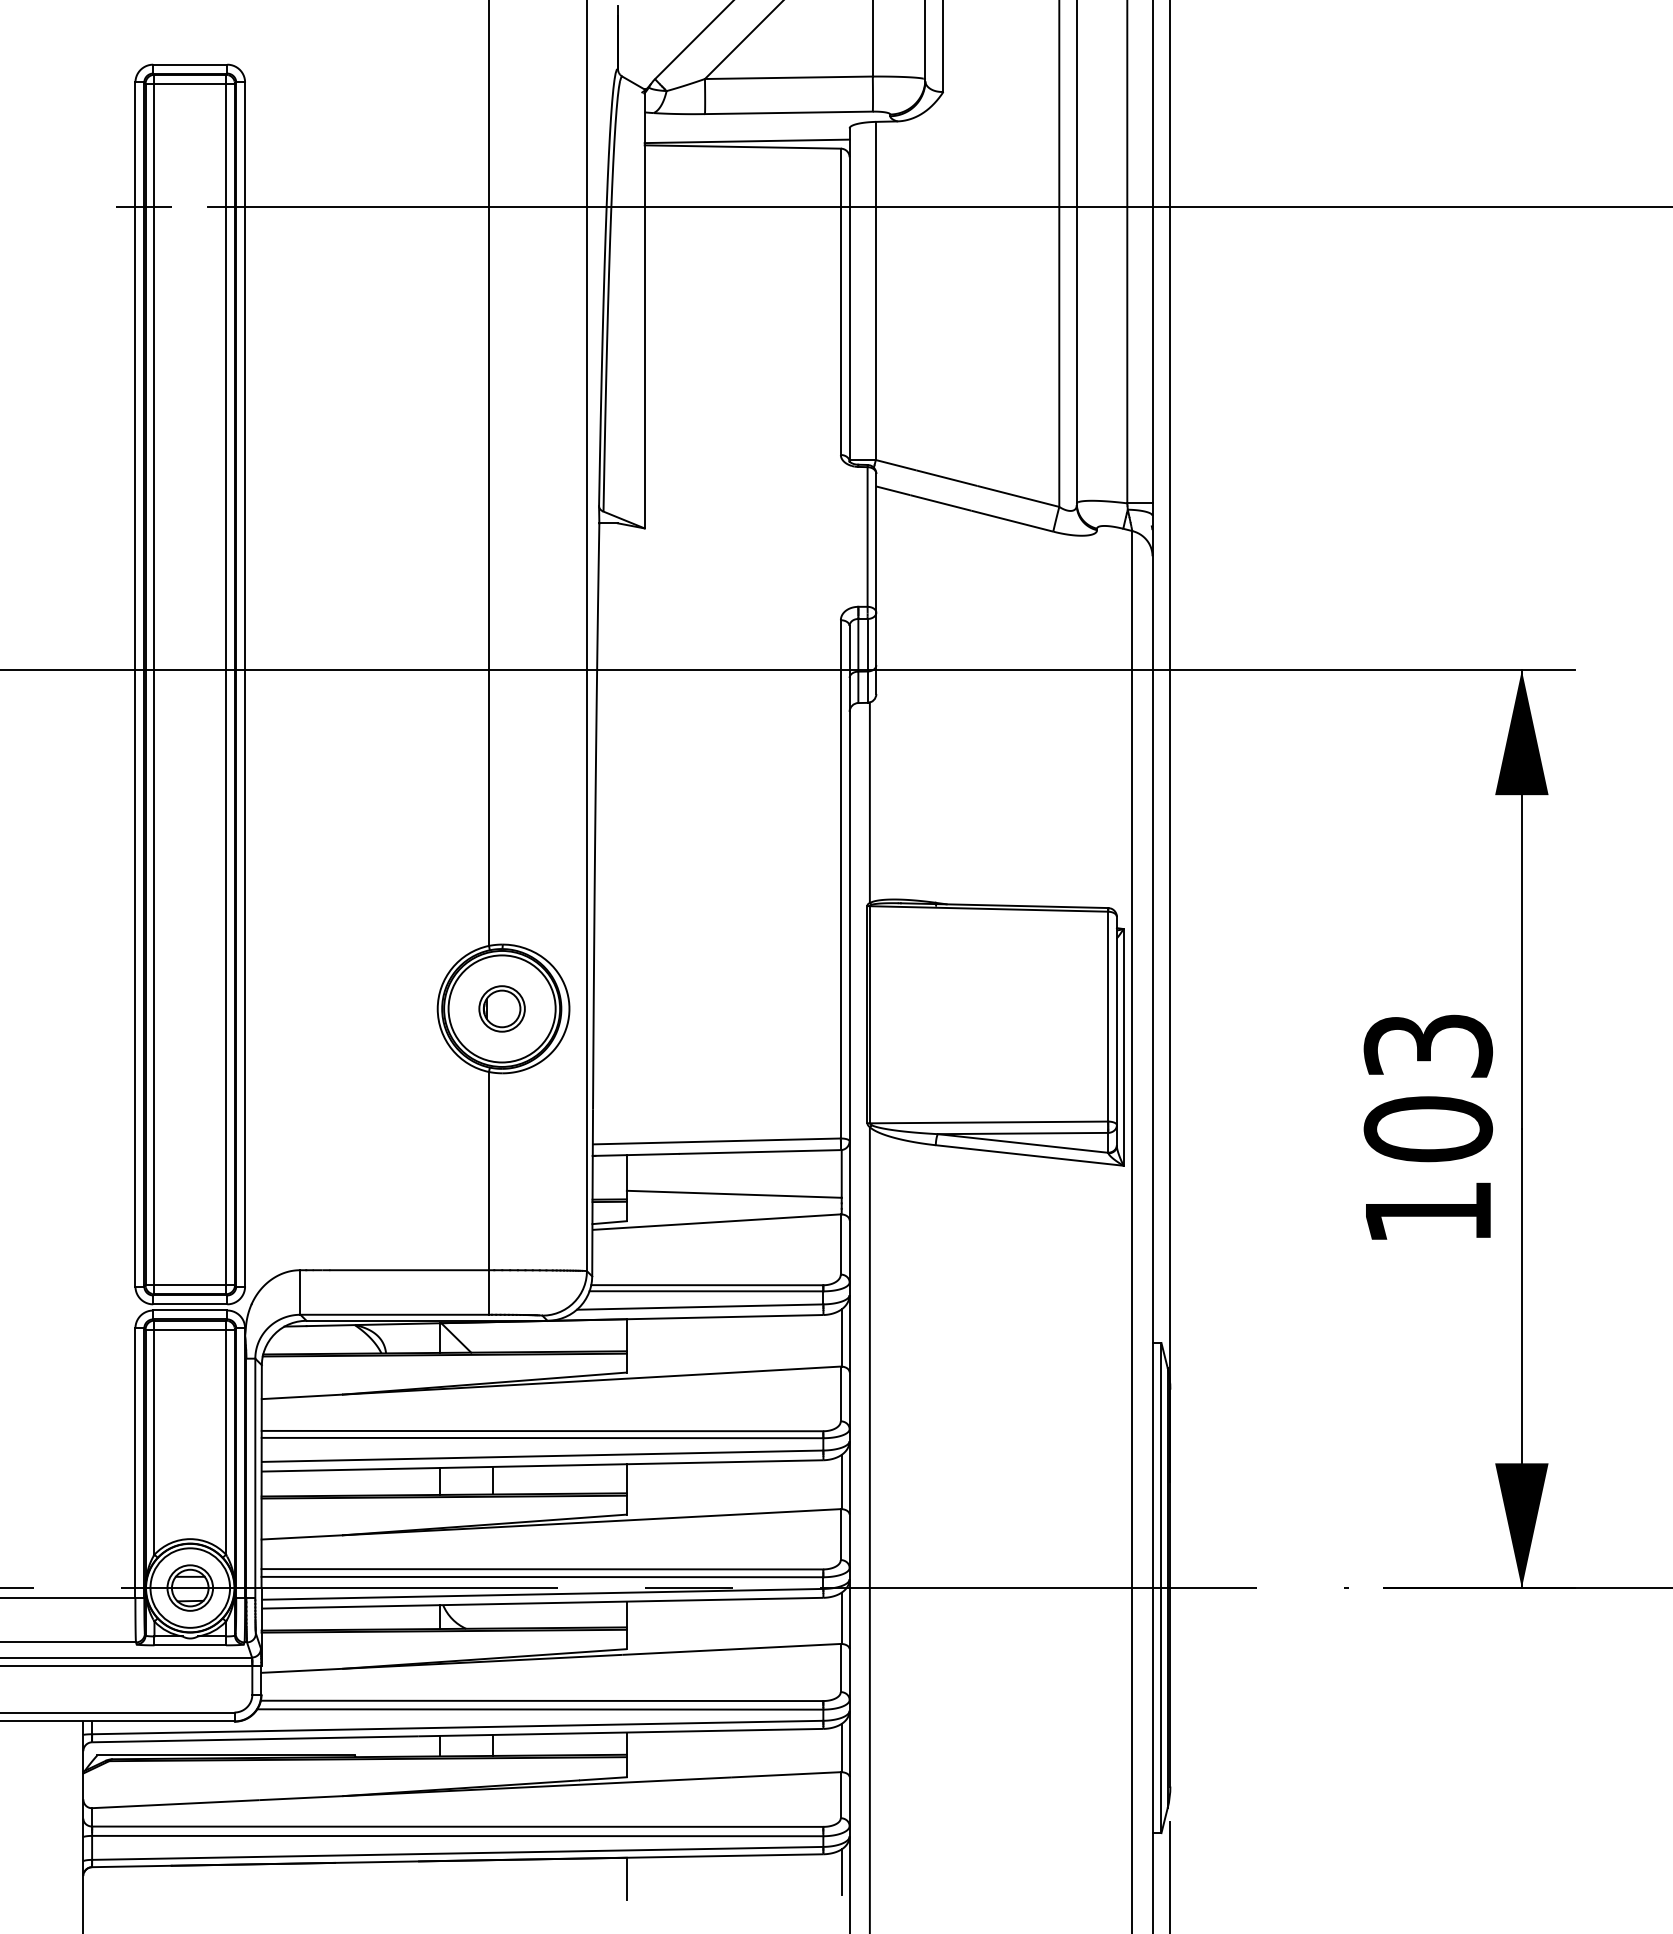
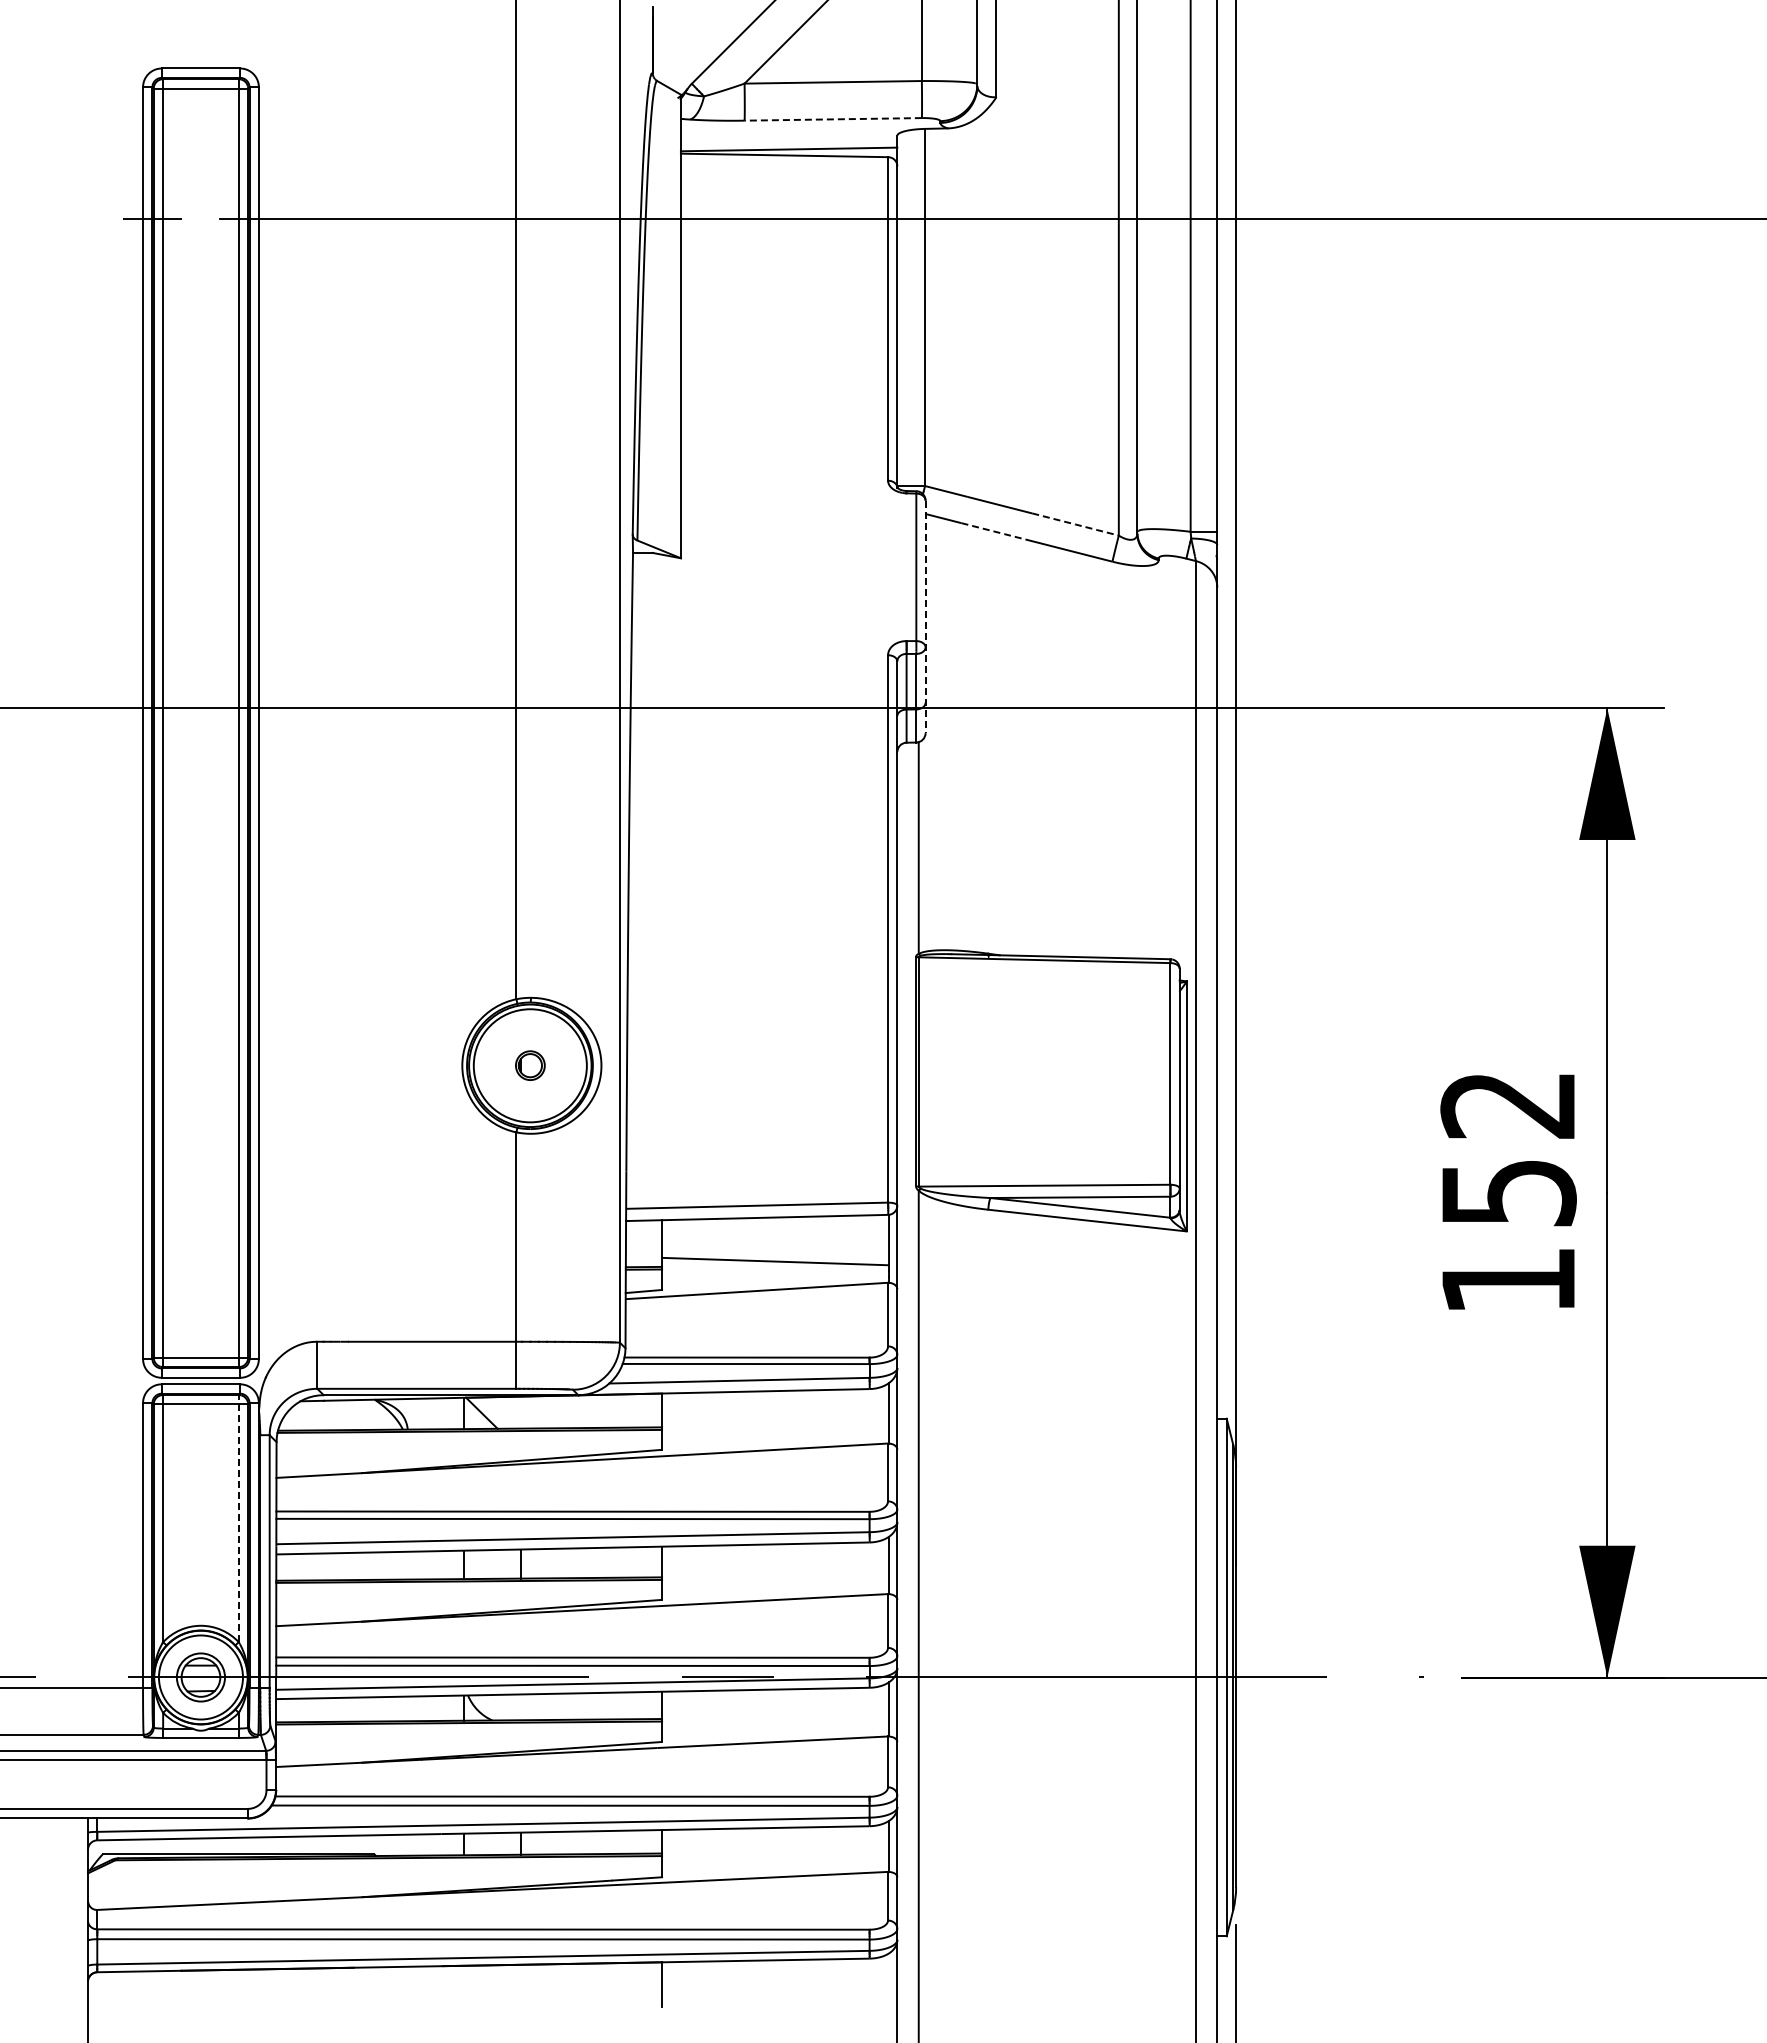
line: (789, 112) -> (833, 119), solid -> dashed
line: (1019, 496) -> (1076, 524), solid -> dashed
line: (941, 503) -> (994, 531), solid -> dashed
line: (876, 584) -> (925, 617), solid -> dashed
part: (502, 1008) -> (530, 1065), size x0.6
text: (1428, 1088) -> (1508, 1149), 103 -> 152
line: (225, 1437) -> (238, 1518), solid -> dashed
line: (842, 1872) -> (889, 1977), removed

